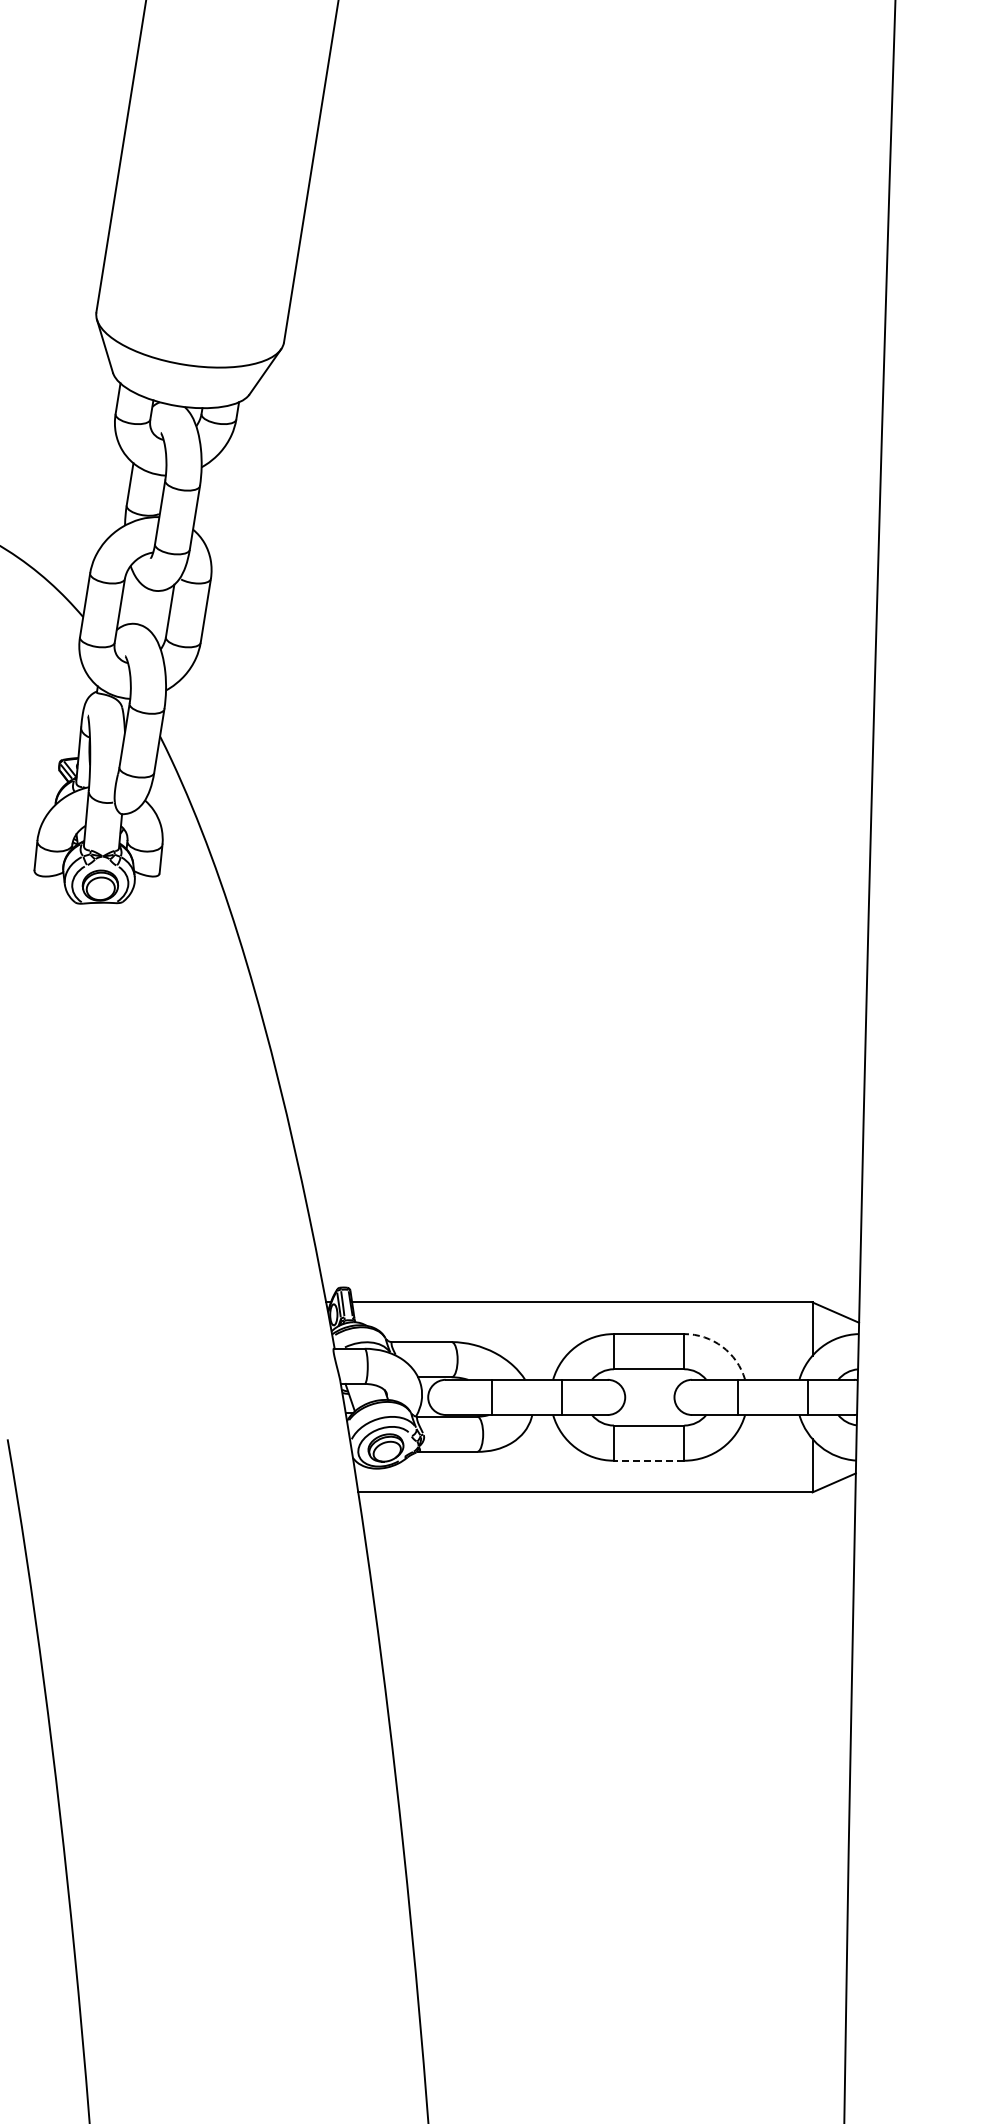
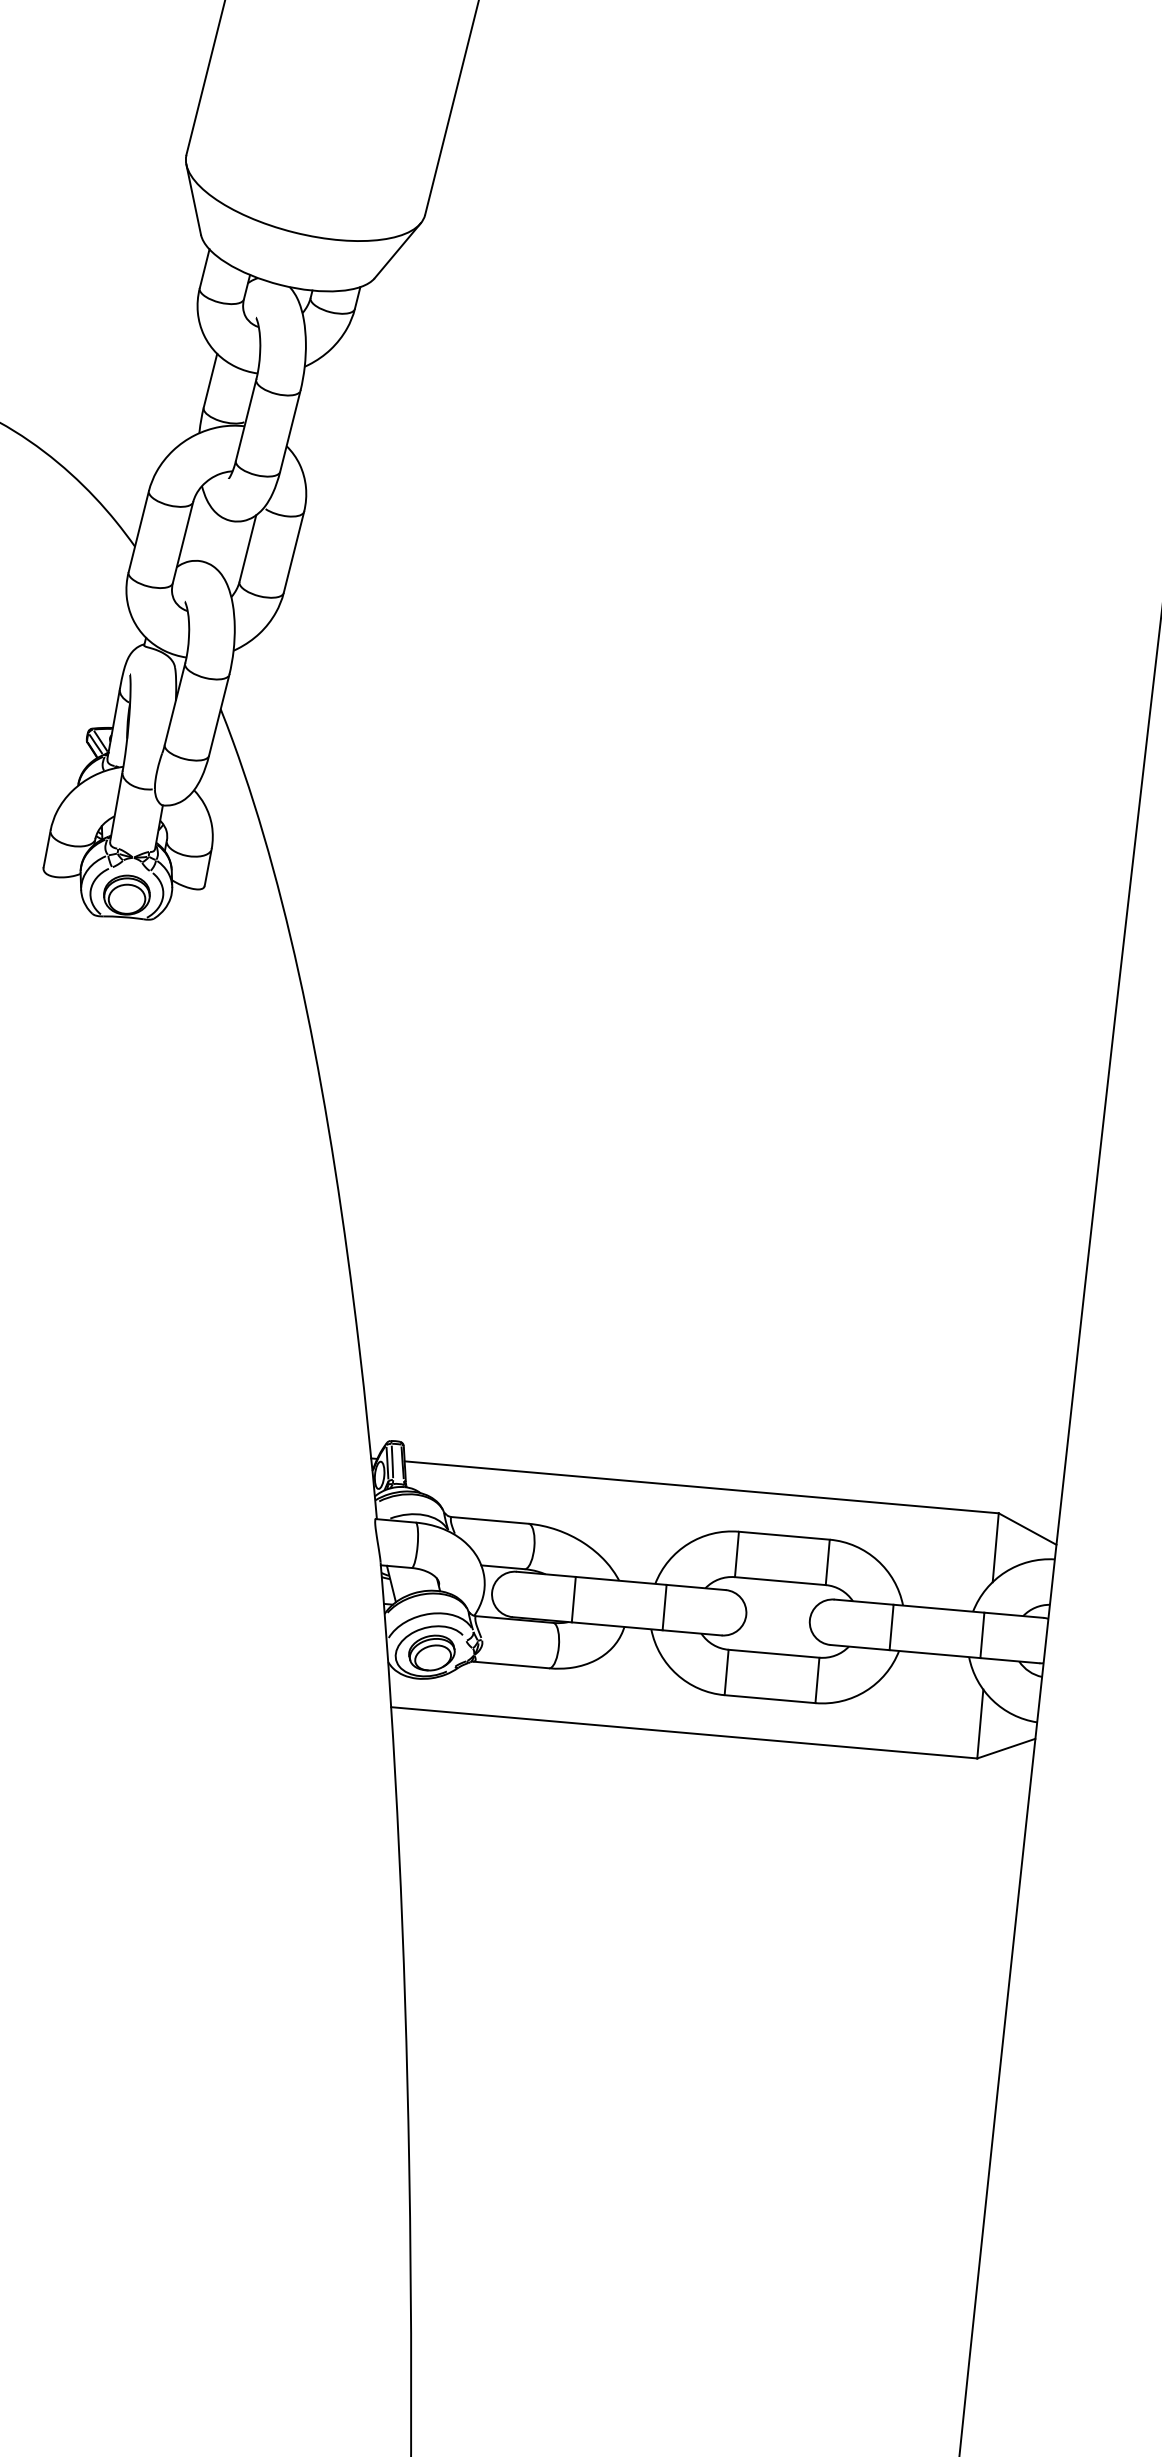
arc: (722, 1346) -> (877, 1560), dashed -> solid
line: (648, 1460) -> (769, 1698), dashed -> solid

